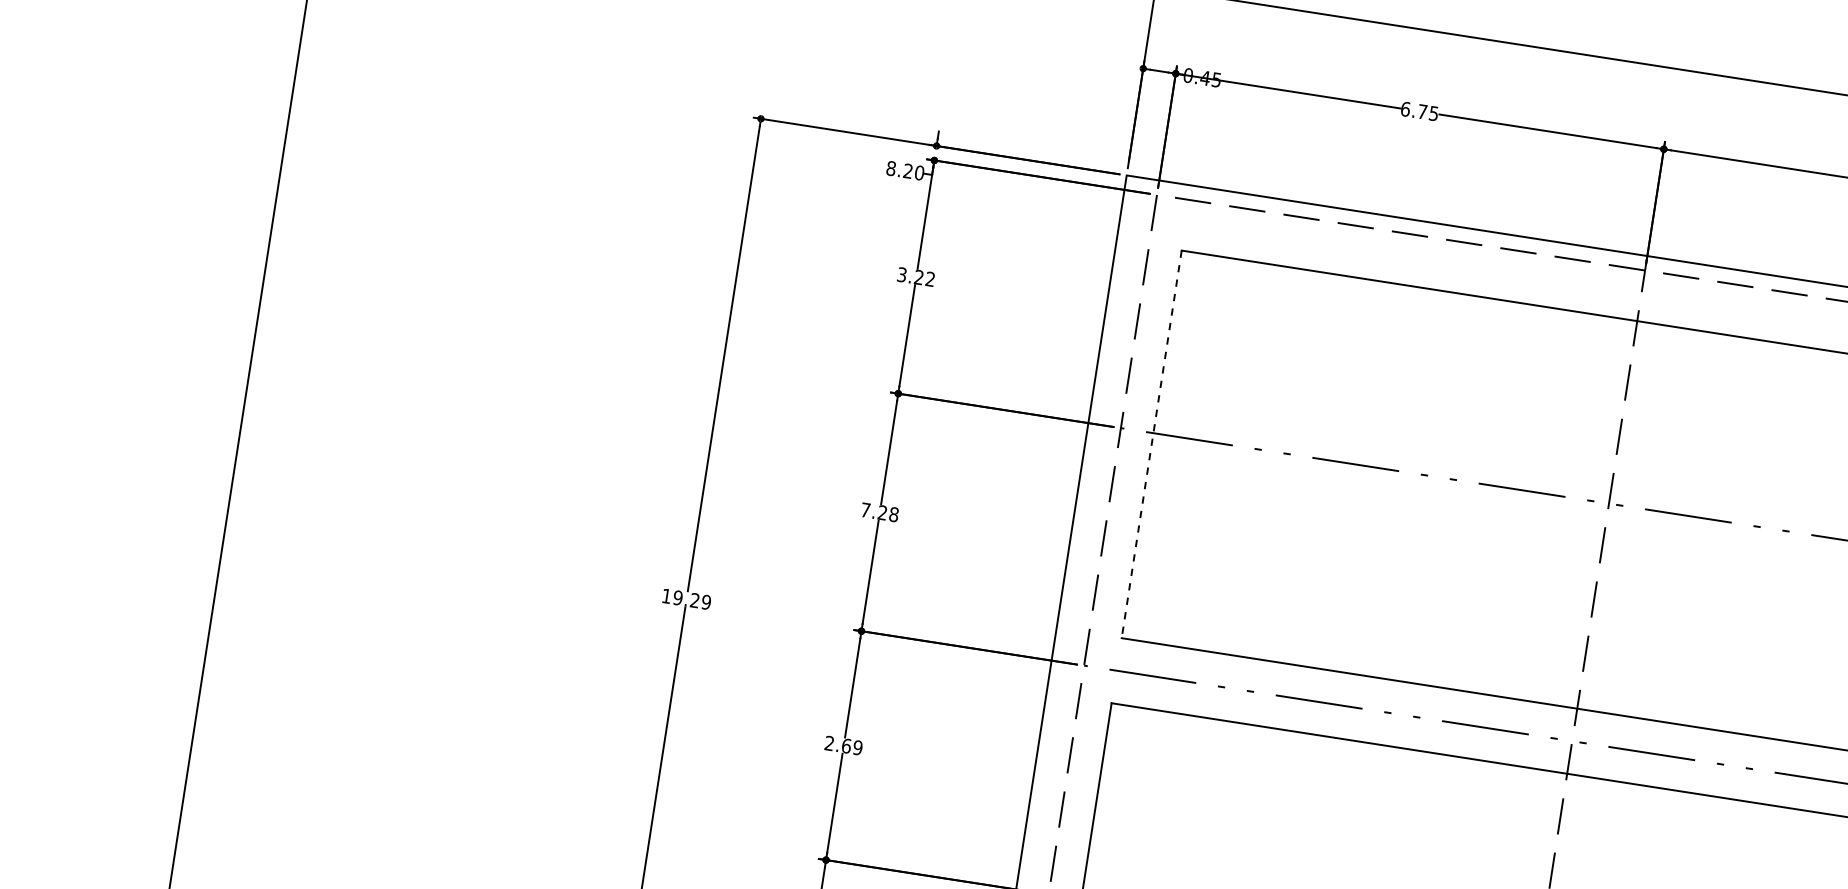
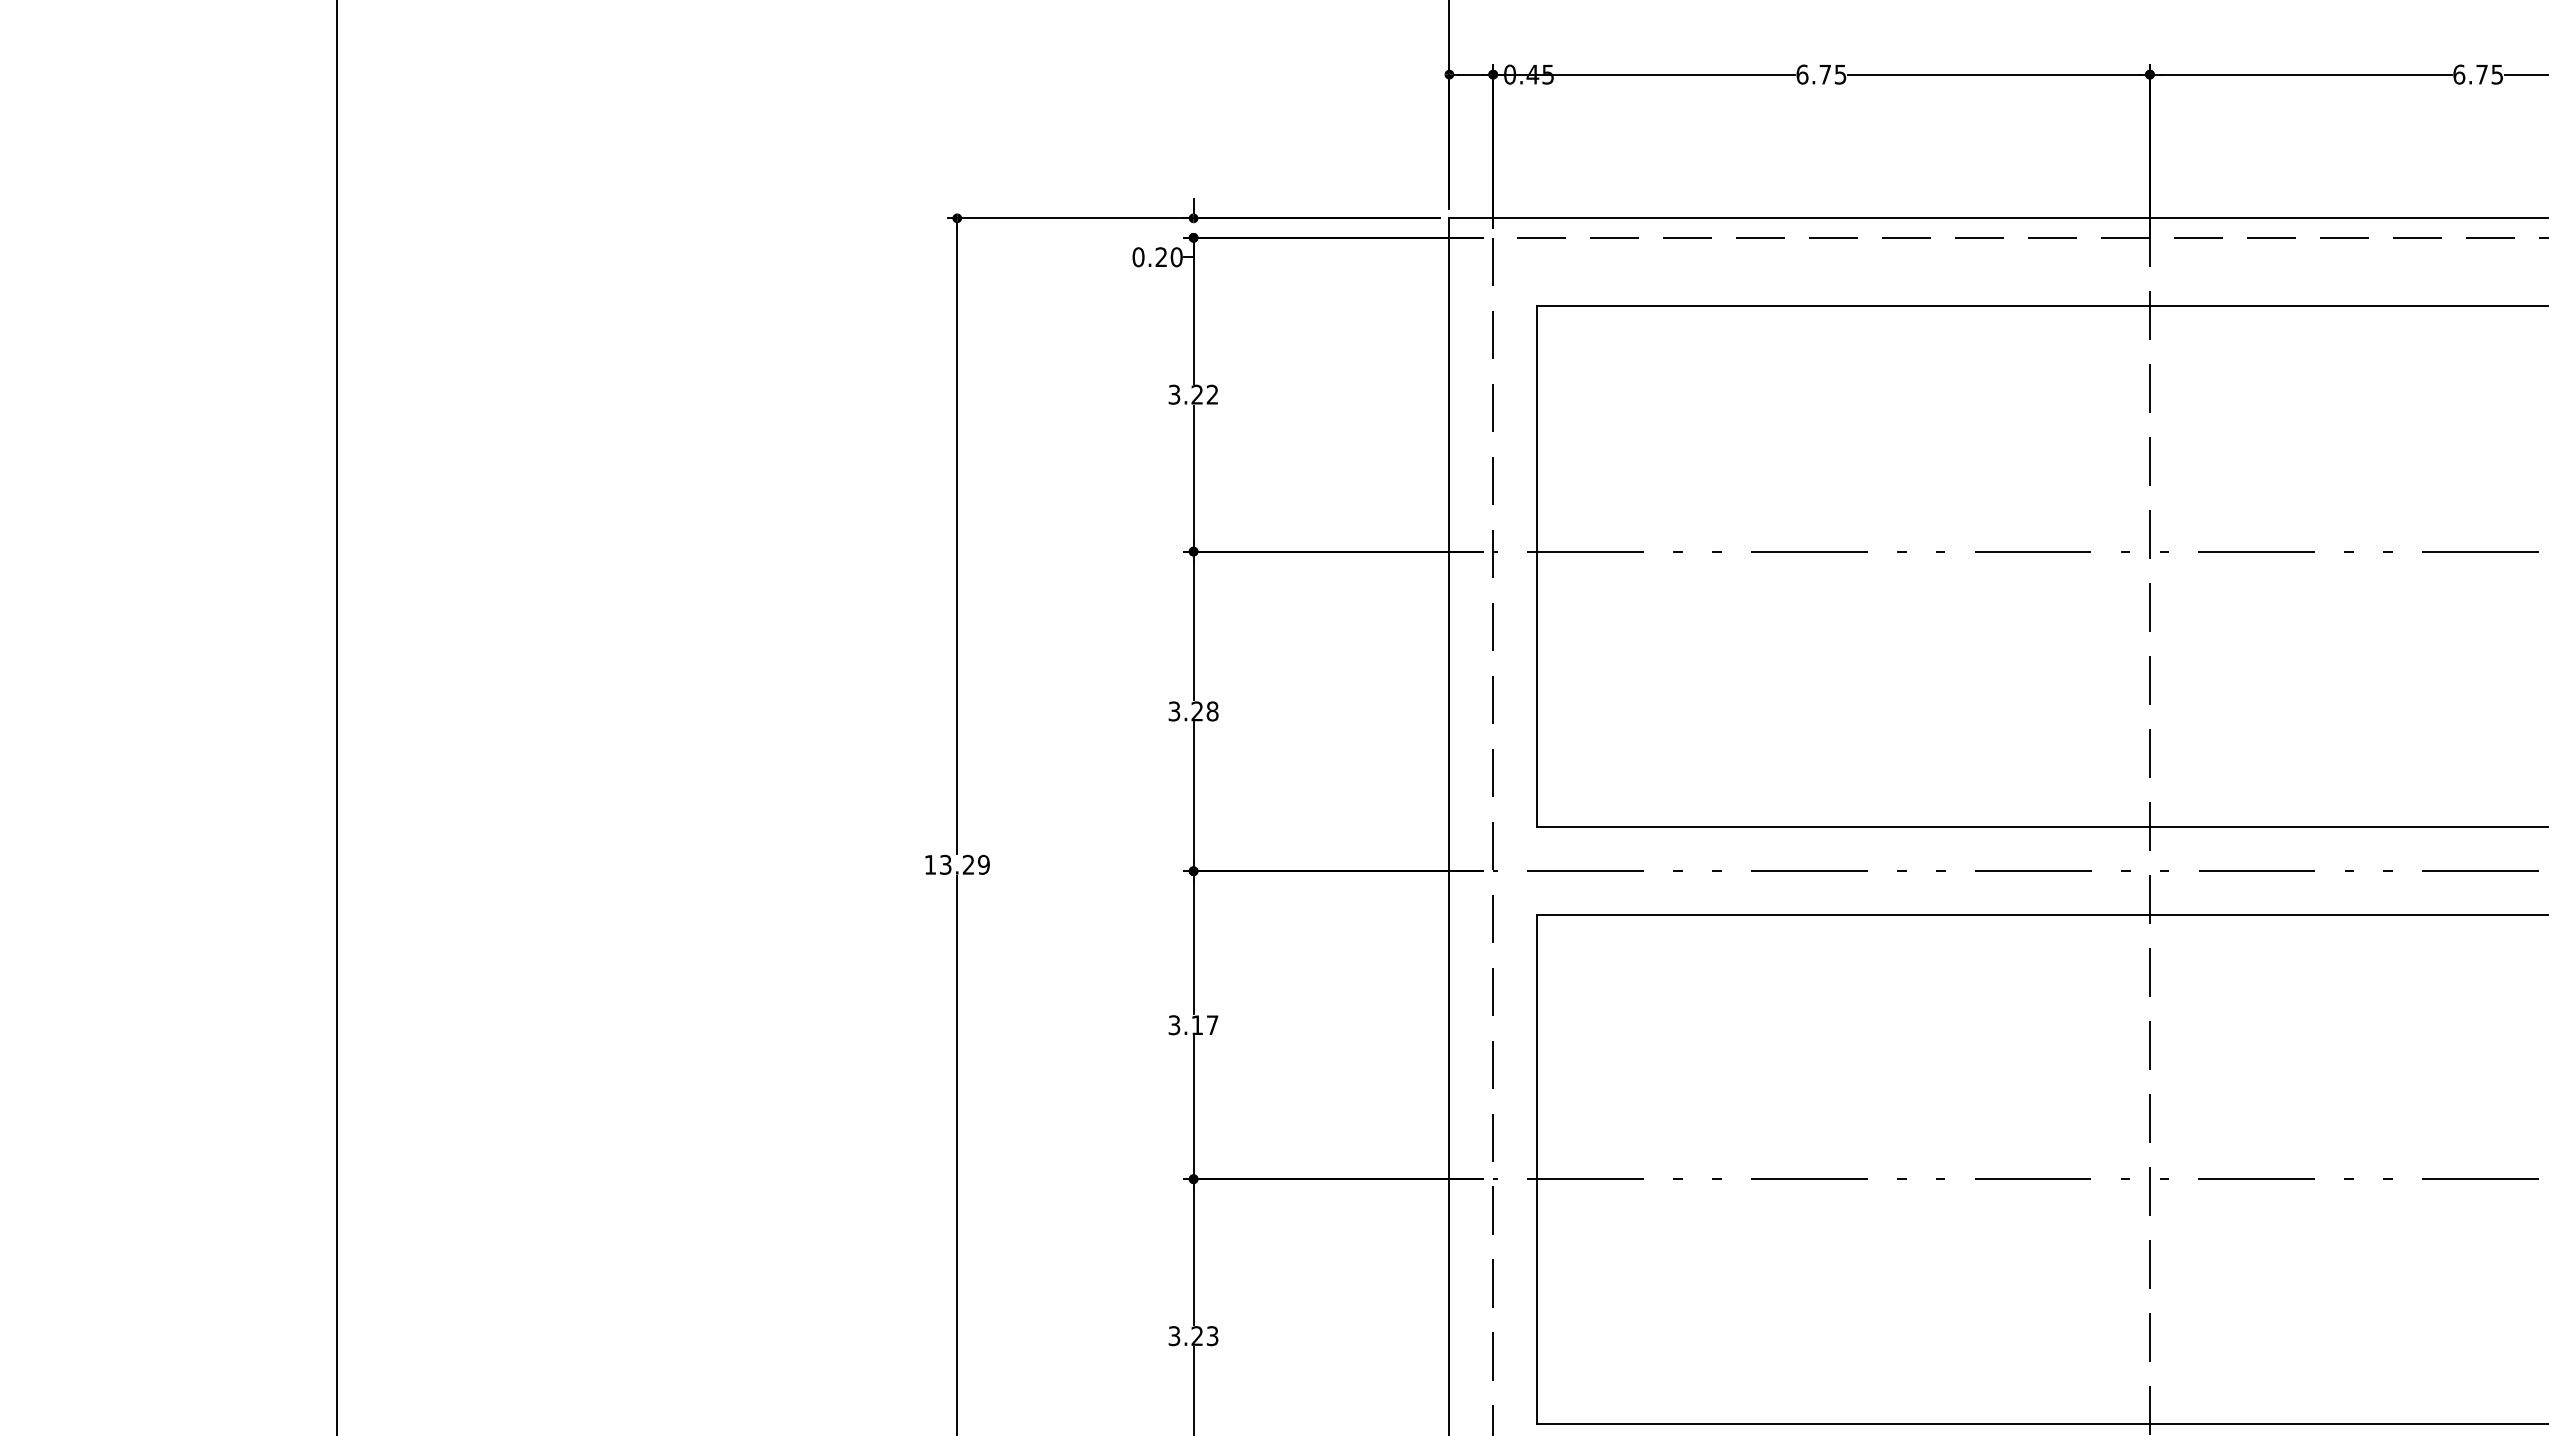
text: (891, 168) -> (1138, 256), 8.20 -> 0.20
line: (1151, 444) -> (1536, 566), dashed -> solid
text: (865, 510) -> (1174, 711), 7.28 -> 3.28
text: (677, 597) -> (945, 864), 19.29 -> 13.29
text: (843, 745) -> (1193, 1025), 2.69 -> 3.17

